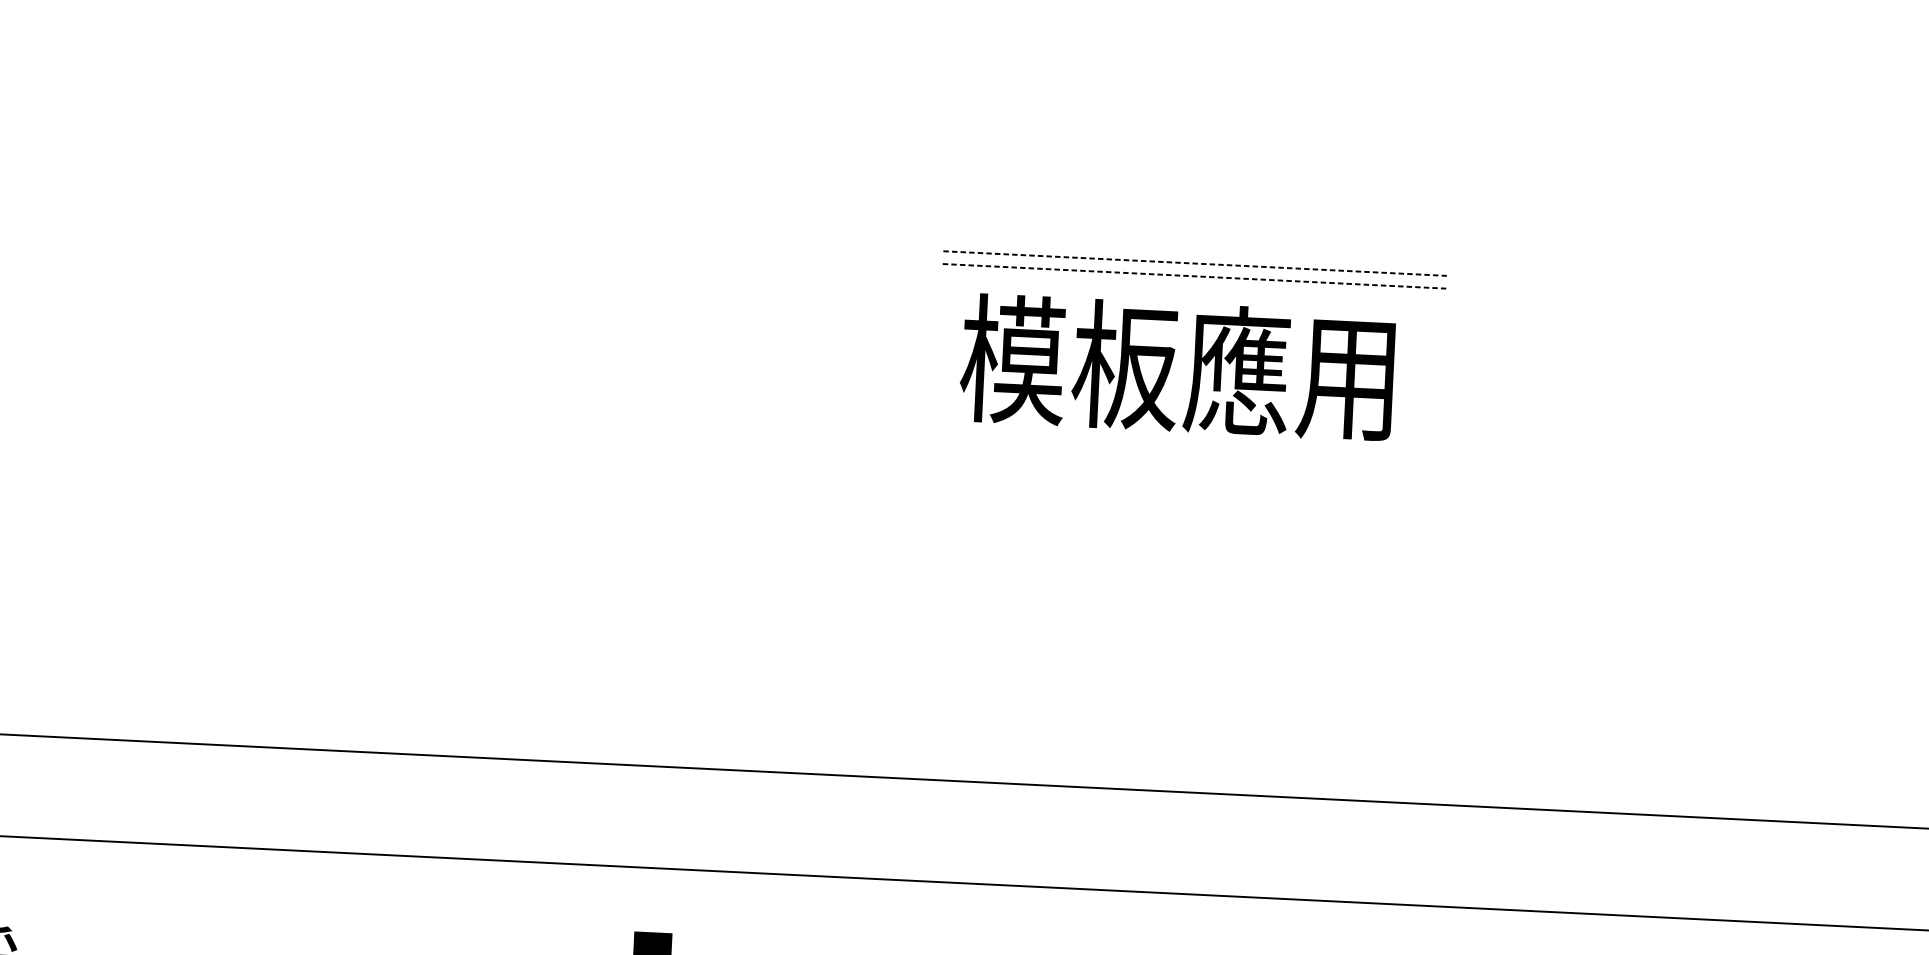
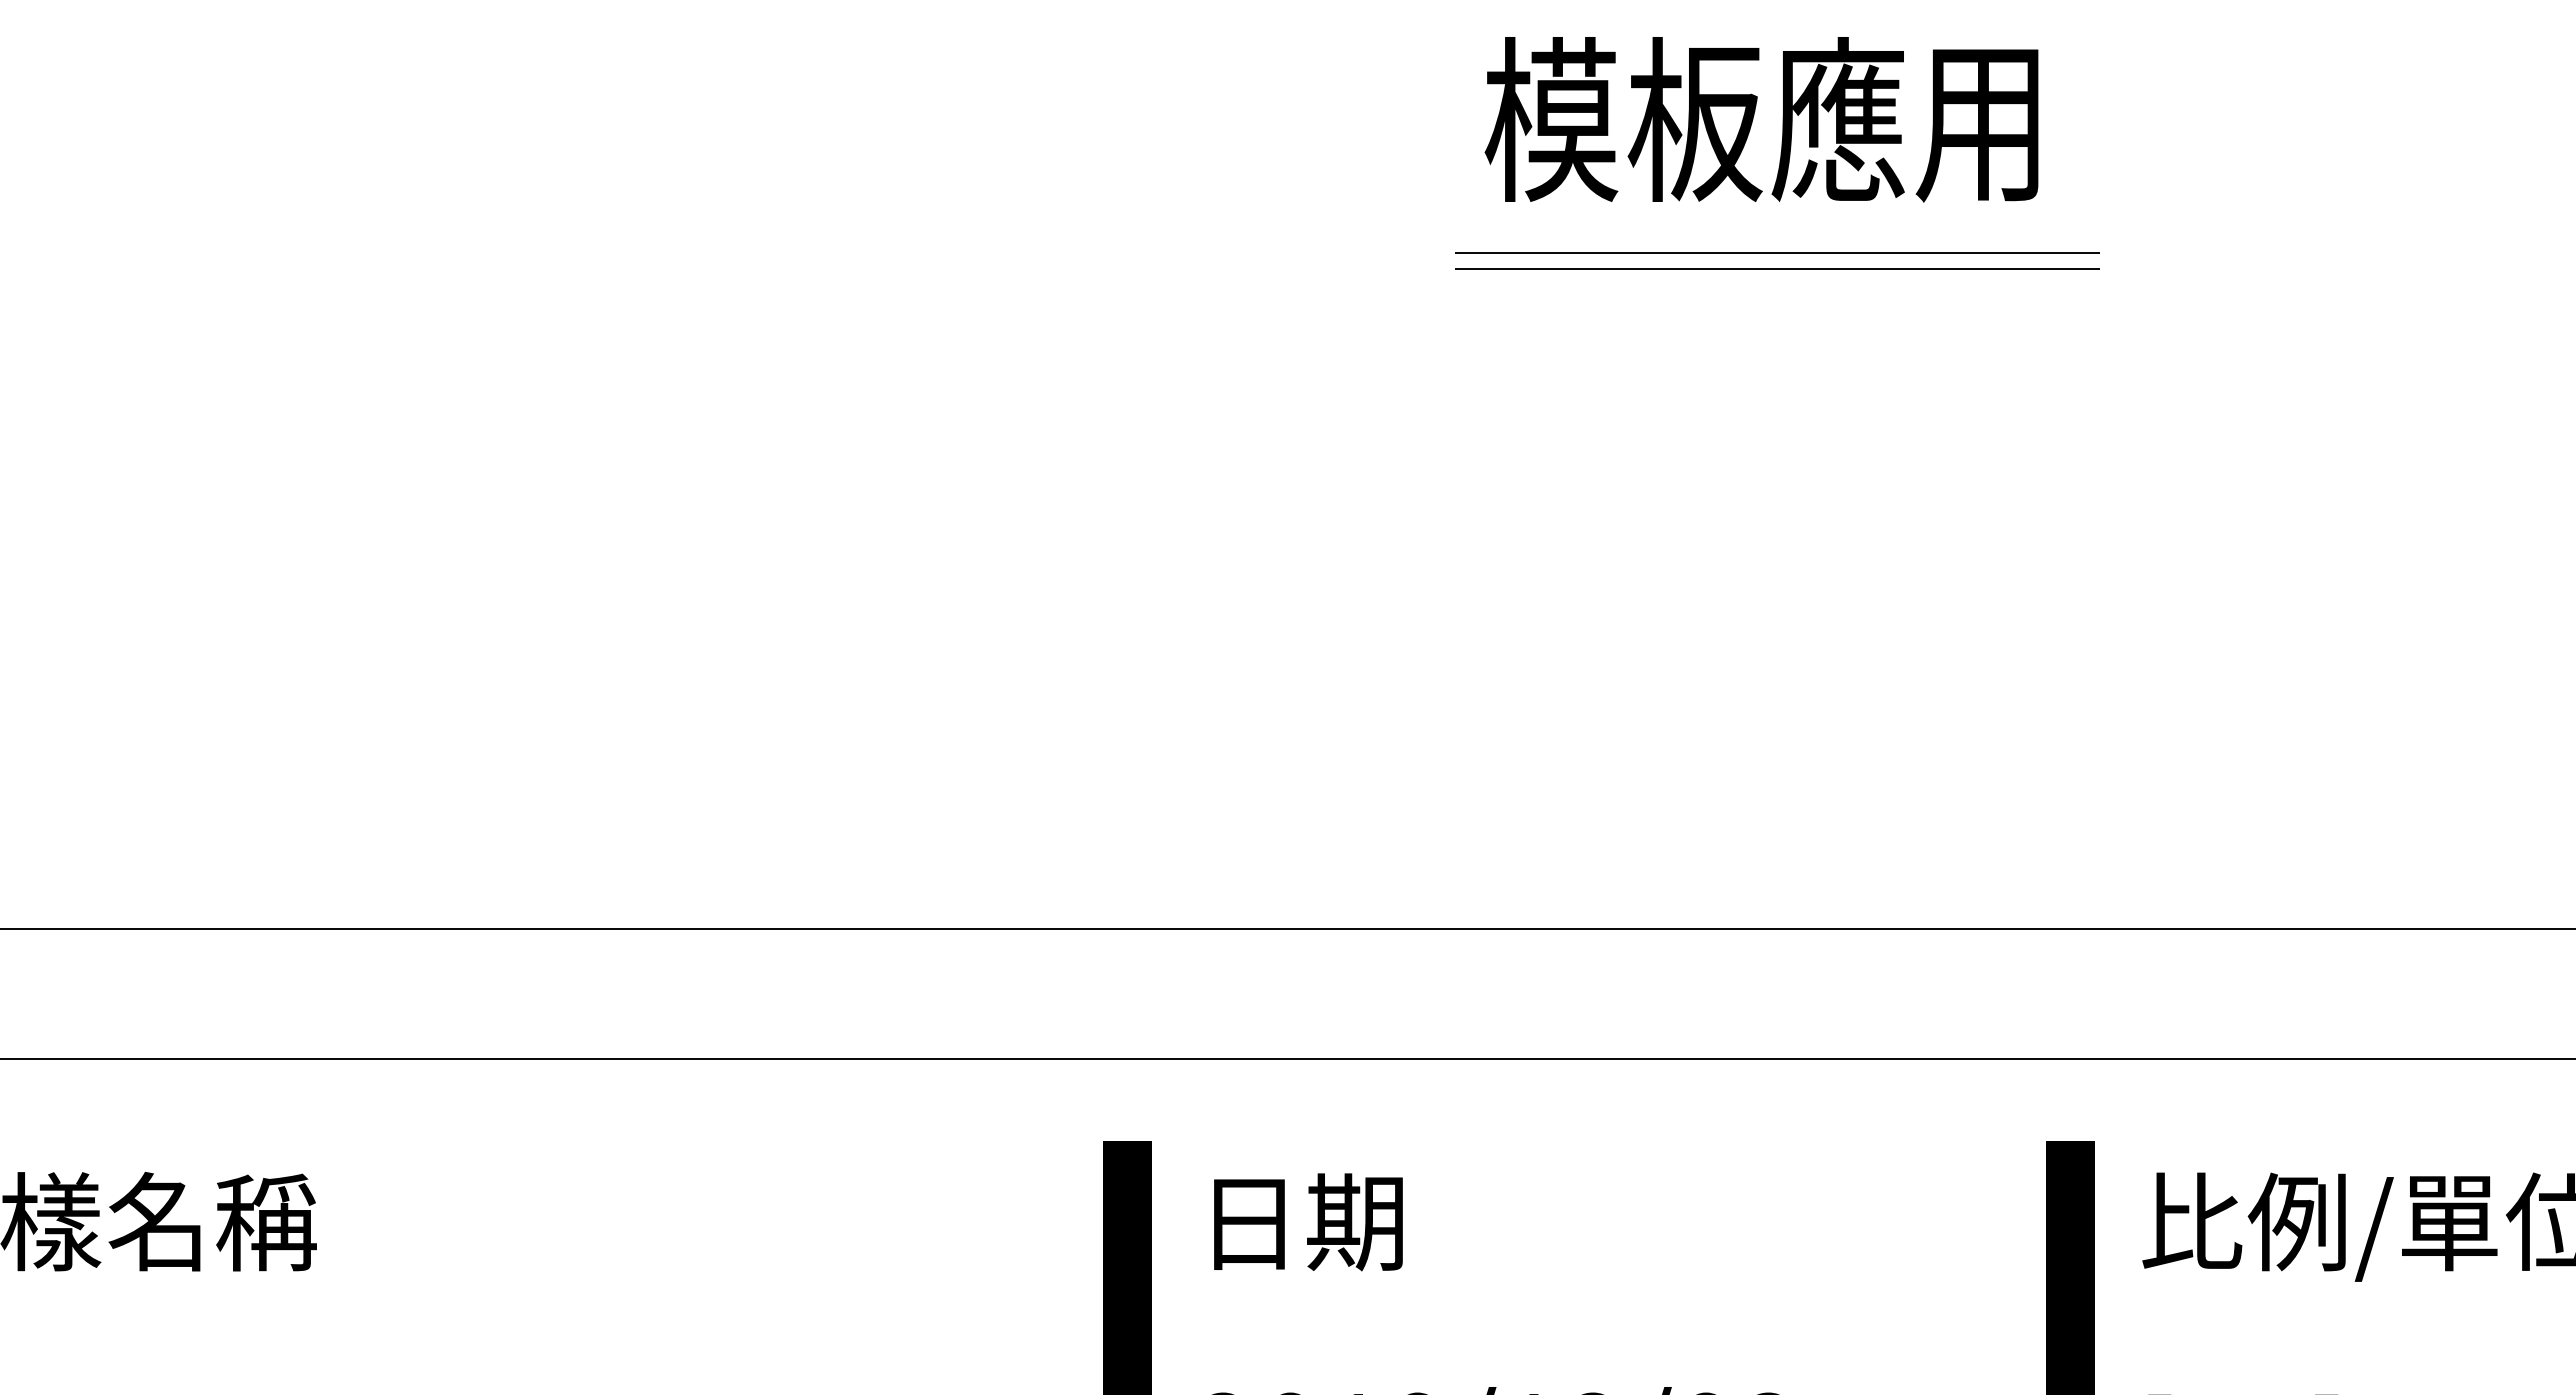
line: (1195, 263) -> (1778, 252), dashed -> solid
line: (1195, 276) -> (1778, 268), dashed -> solid
text: (1177, 367) -> (1761, 119), moved

